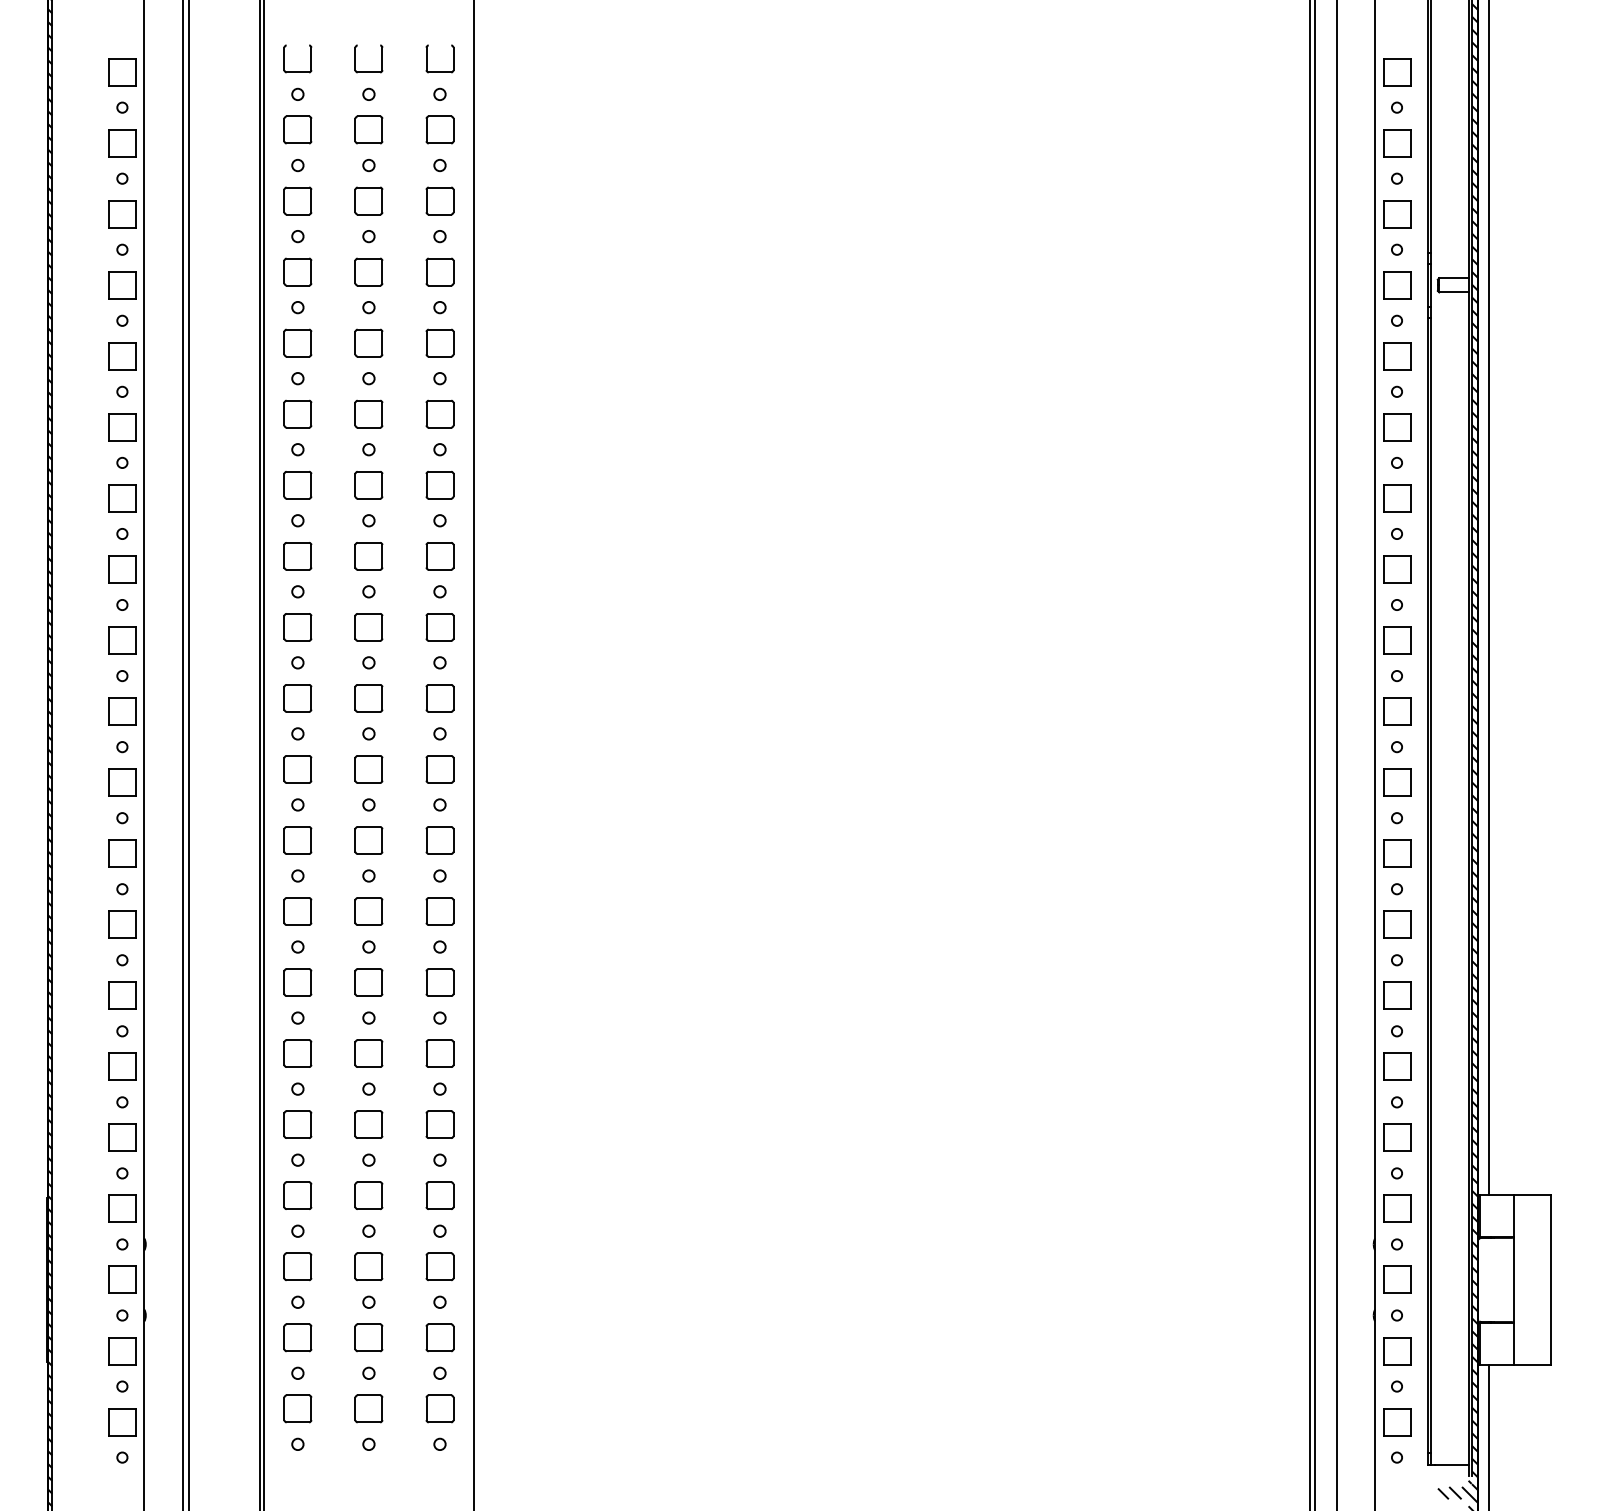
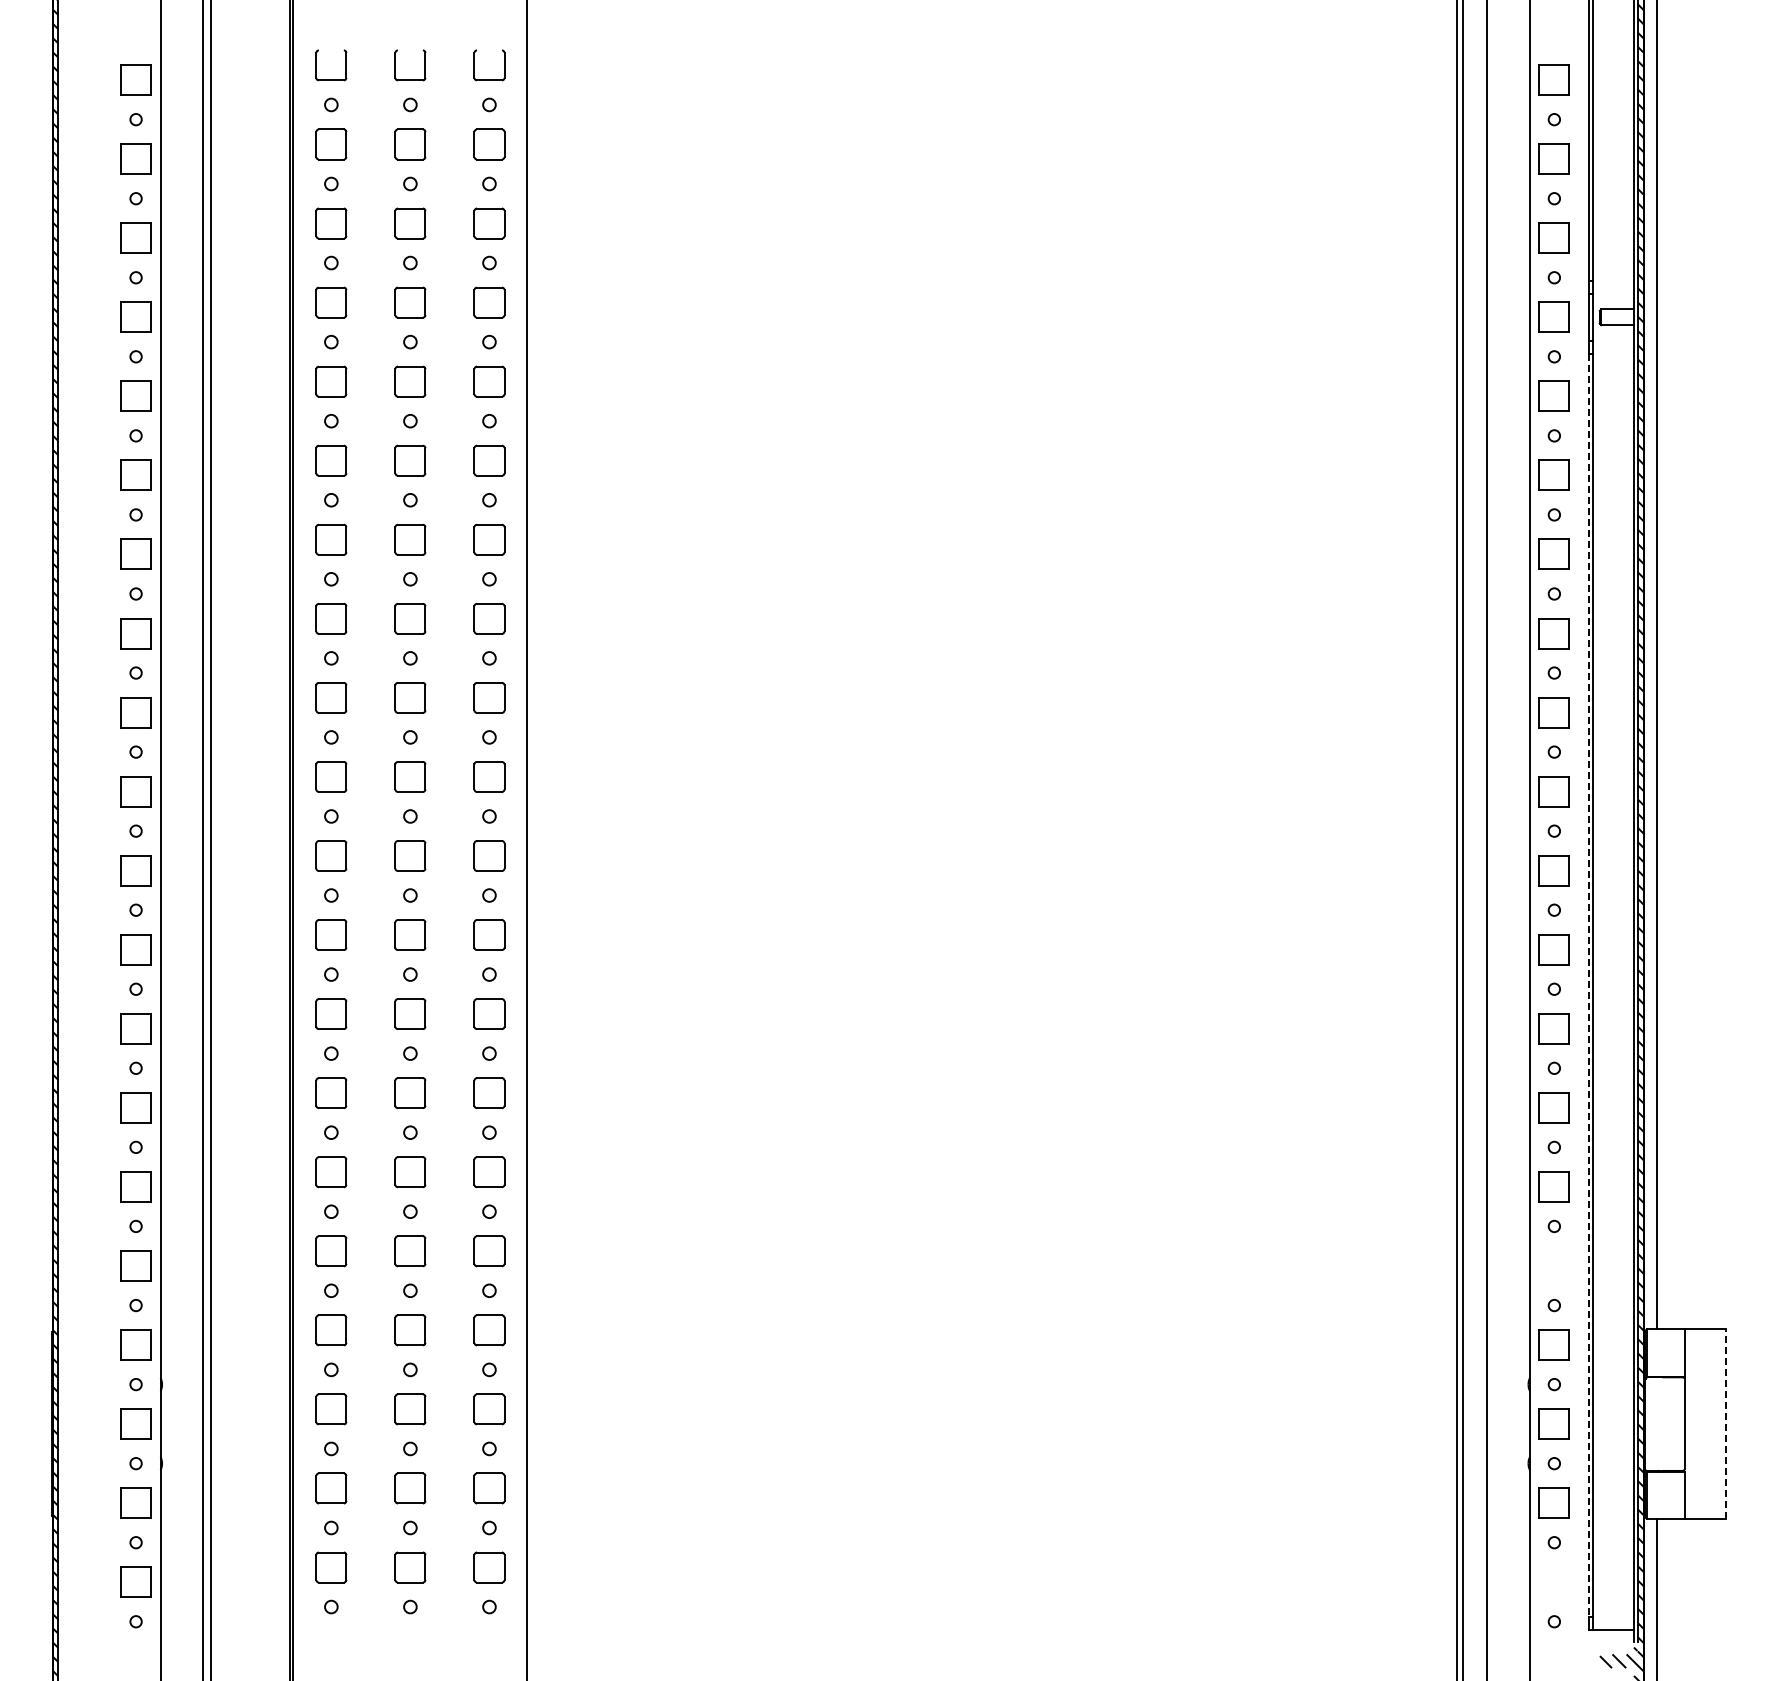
line: (1427, 885) -> (1588, 985), solid -> dashed
part: (1396, 1137) -> (1553, 1265), removed
line: (1550, 1280) -> (1725, 1424), solid -> dashed
part: (1396, 1421) -> (1553, 1581), removed

